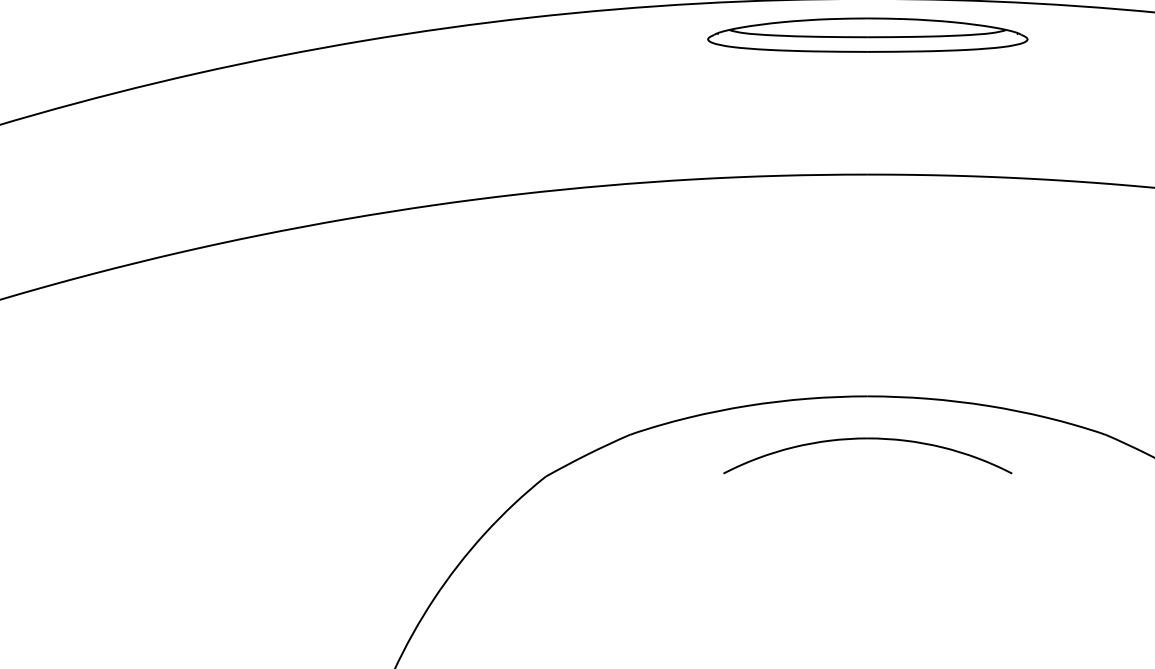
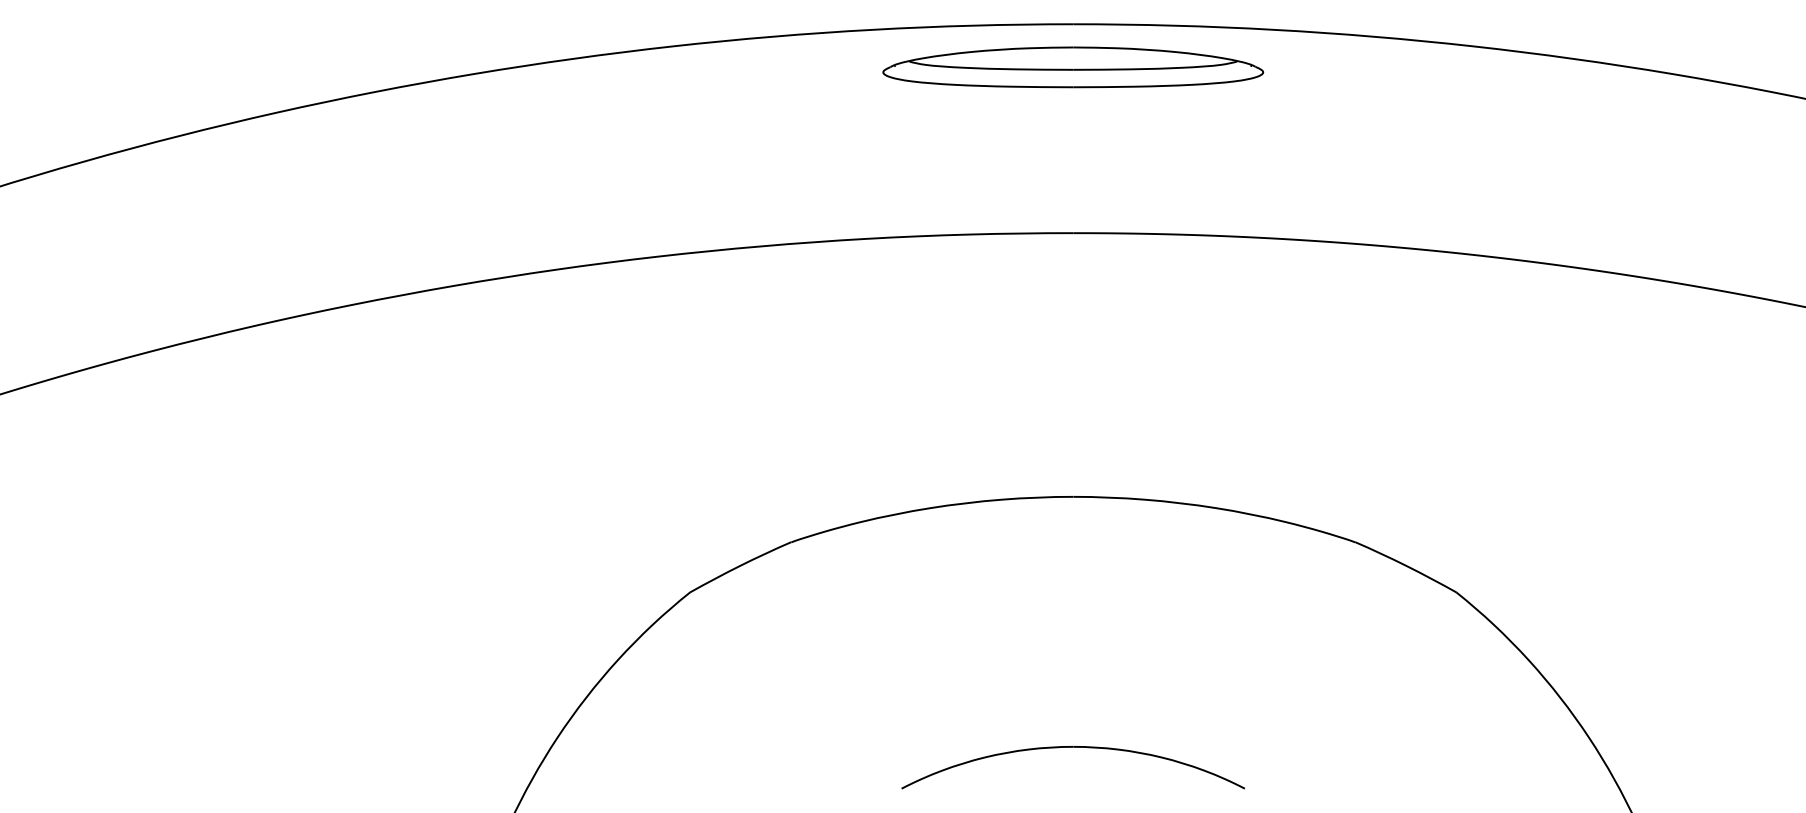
part: (867, 438) -> (1072, 747), moved

